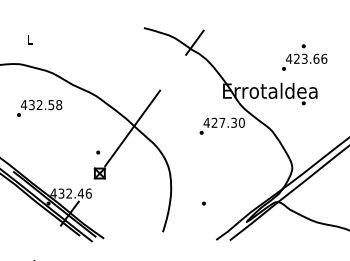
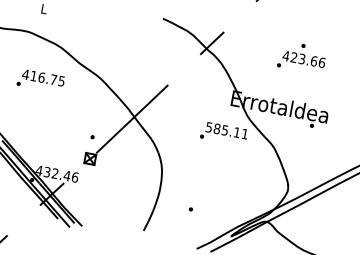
text: (304, 57) -> (302, 57), moved
text: (45, 105) -> (47, 79), 432.58 -> 416.75
text: (223, 122) -> (226, 130), 427.30 -> 585.11

